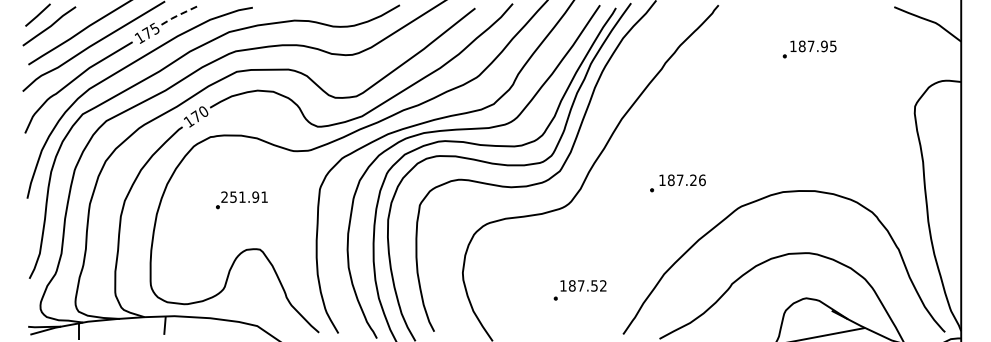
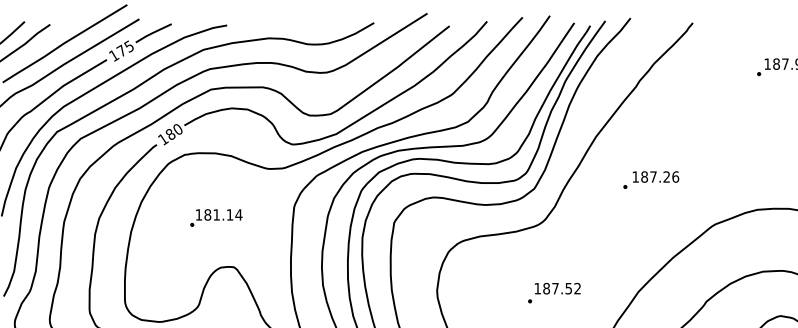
line: (178, 15) -> (152, 33), dashed -> solid
text: (195, 116) -> (169, 134), 170 -> 180
part: (677, 183) -> (650, 180), moved
text: (244, 196) -> (218, 214), 251.91 -> 181.14
part: (579, 290) -> (553, 293), moved

